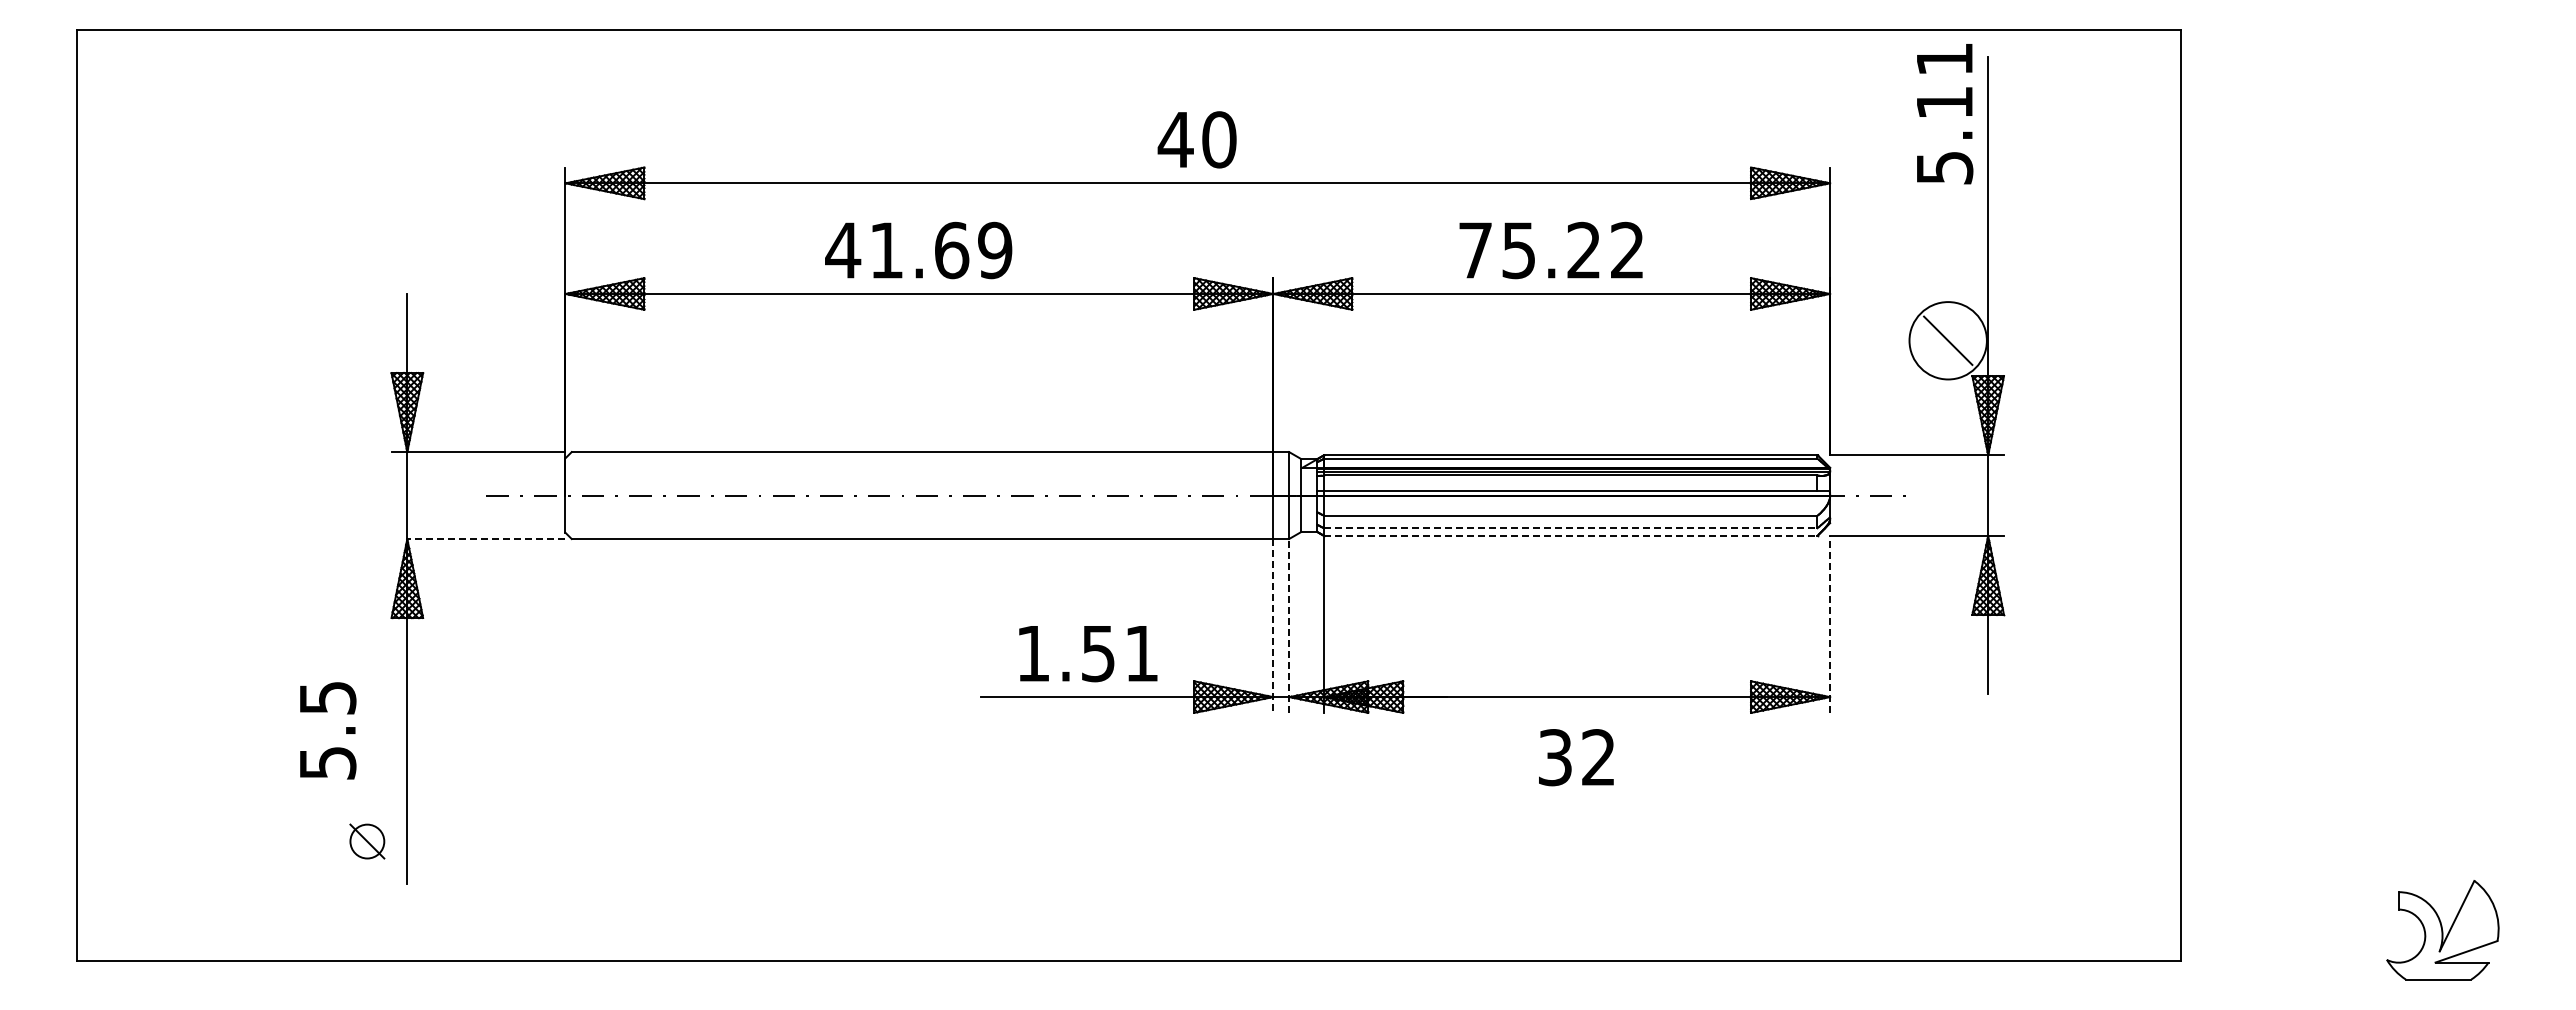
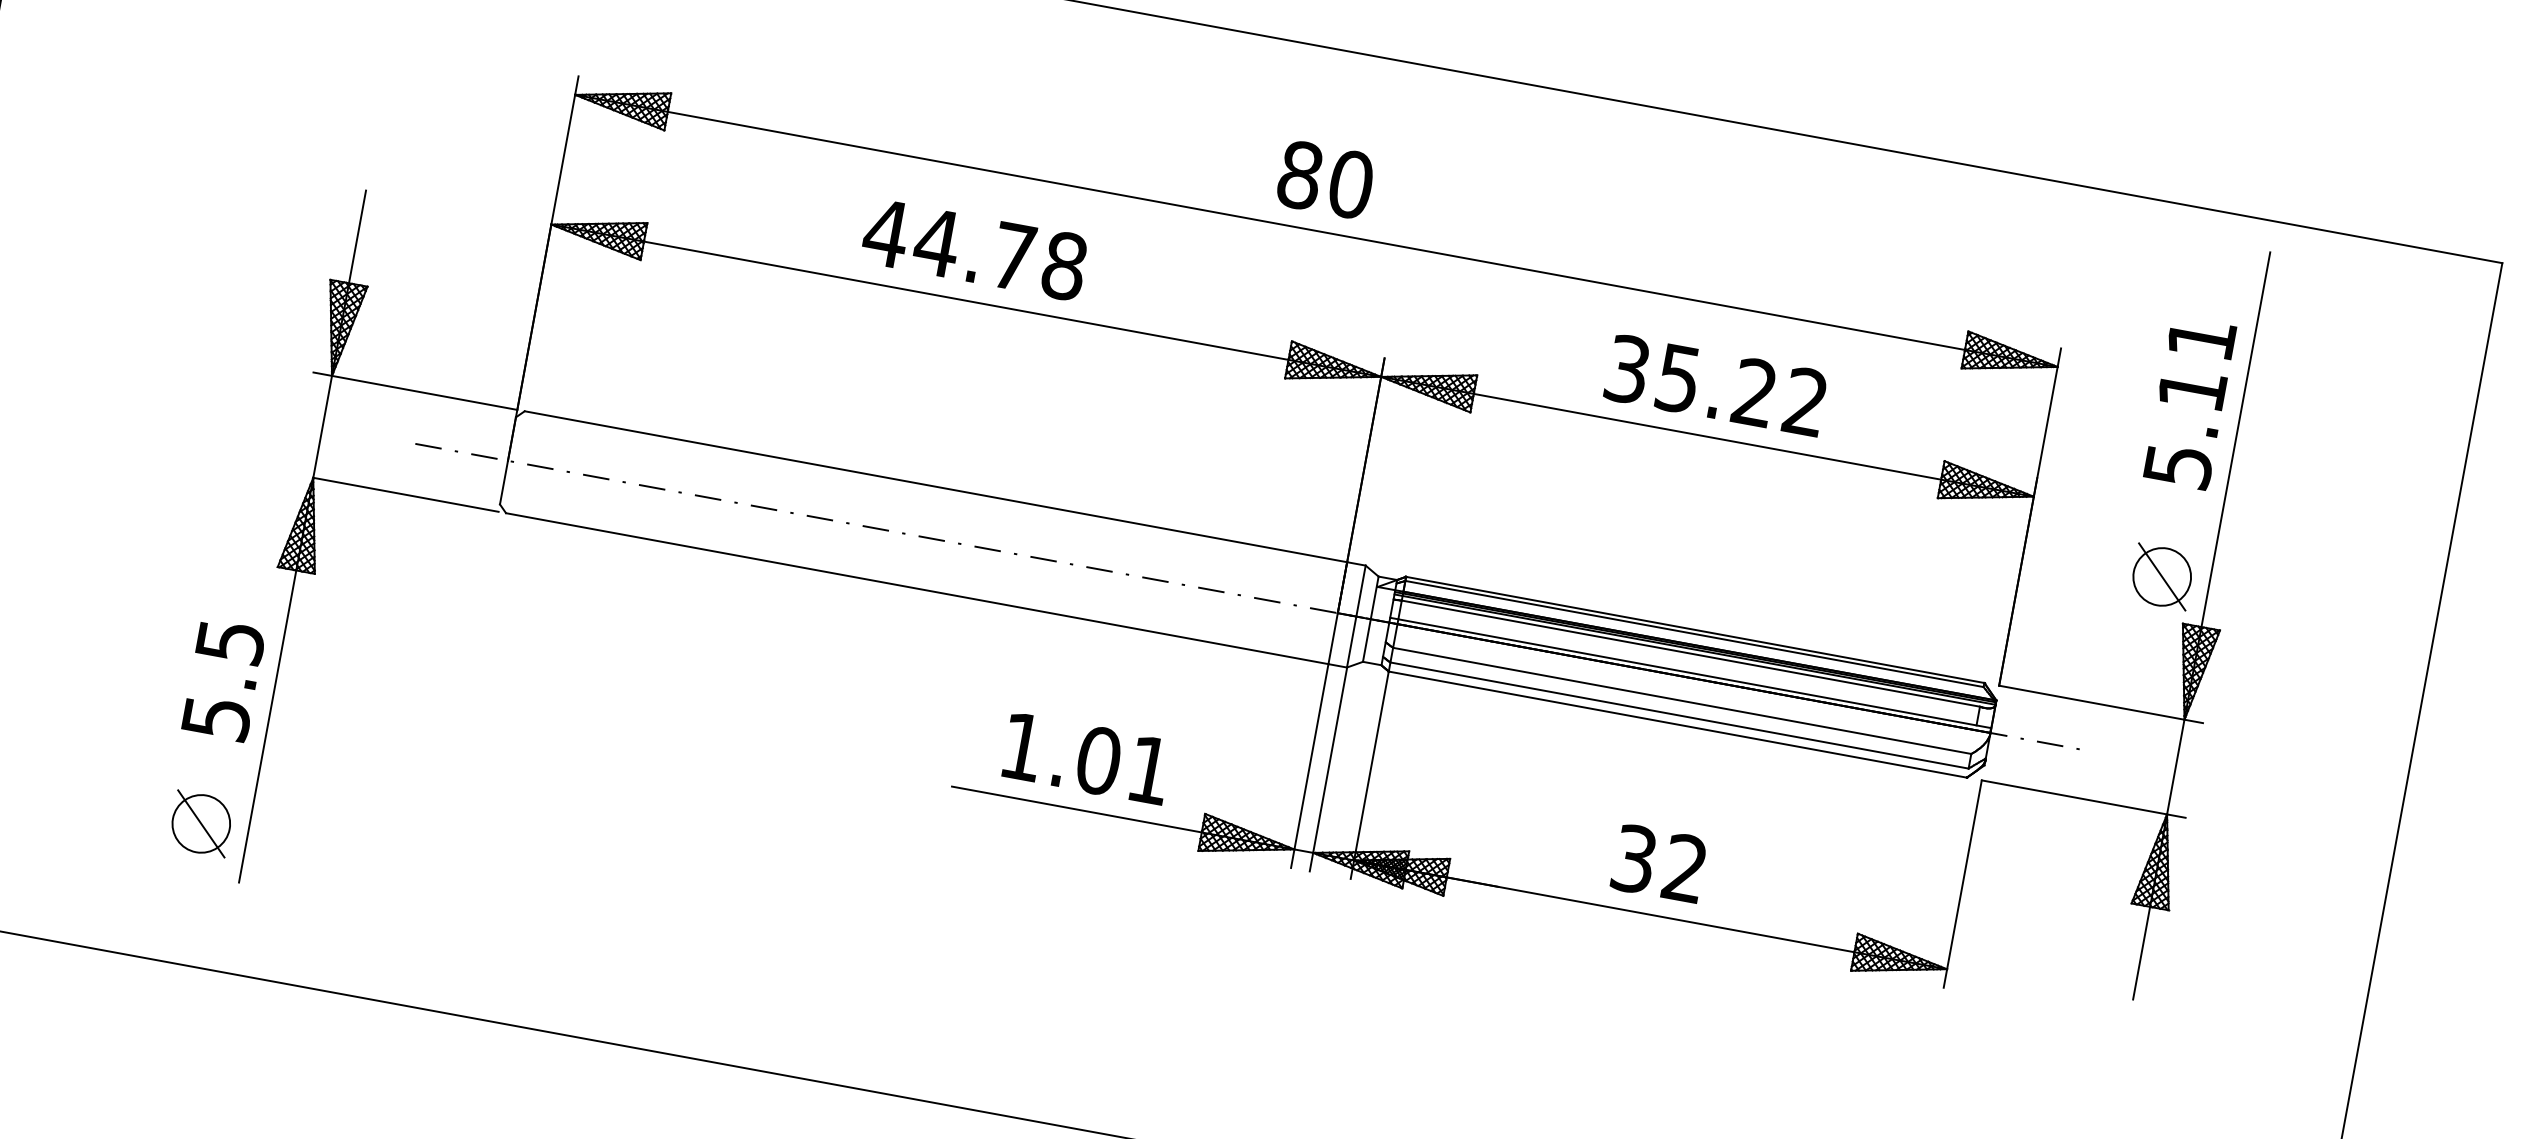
text: (1945, 114) -> (2190, 403), moved
text: (1175, 139) -> (1299, 174), 40 -> 80
text: (940, 250) -> (1000, 254), 41.69 -> 44.78
text: (1475, 250) -> (1627, 369), 75.22 -> 35.22
circle: (1948, 340) -> (2162, 576), size x0.62
line: (1570, 528) -> (1679, 715), dashed -> solid
line: (1570, 536) -> (1677, 725), dashed -> solid
line: (485, 539) -> (404, 495), dashed -> solid
line: (1830, 623) -> (1963, 883), dashed -> solid
line: (1273, 625) -> (1310, 765), dashed -> solid
line: (1289, 625) -> (1328, 768), dashed -> solid
text: (1098, 653) -> (1098, 760), 1.51 -> 1.01
text: (328, 730) -> (224, 680), moved
text: (1576, 757) -> (1659, 863), moved
part: (367, 841) -> (201, 823), size x1.43

